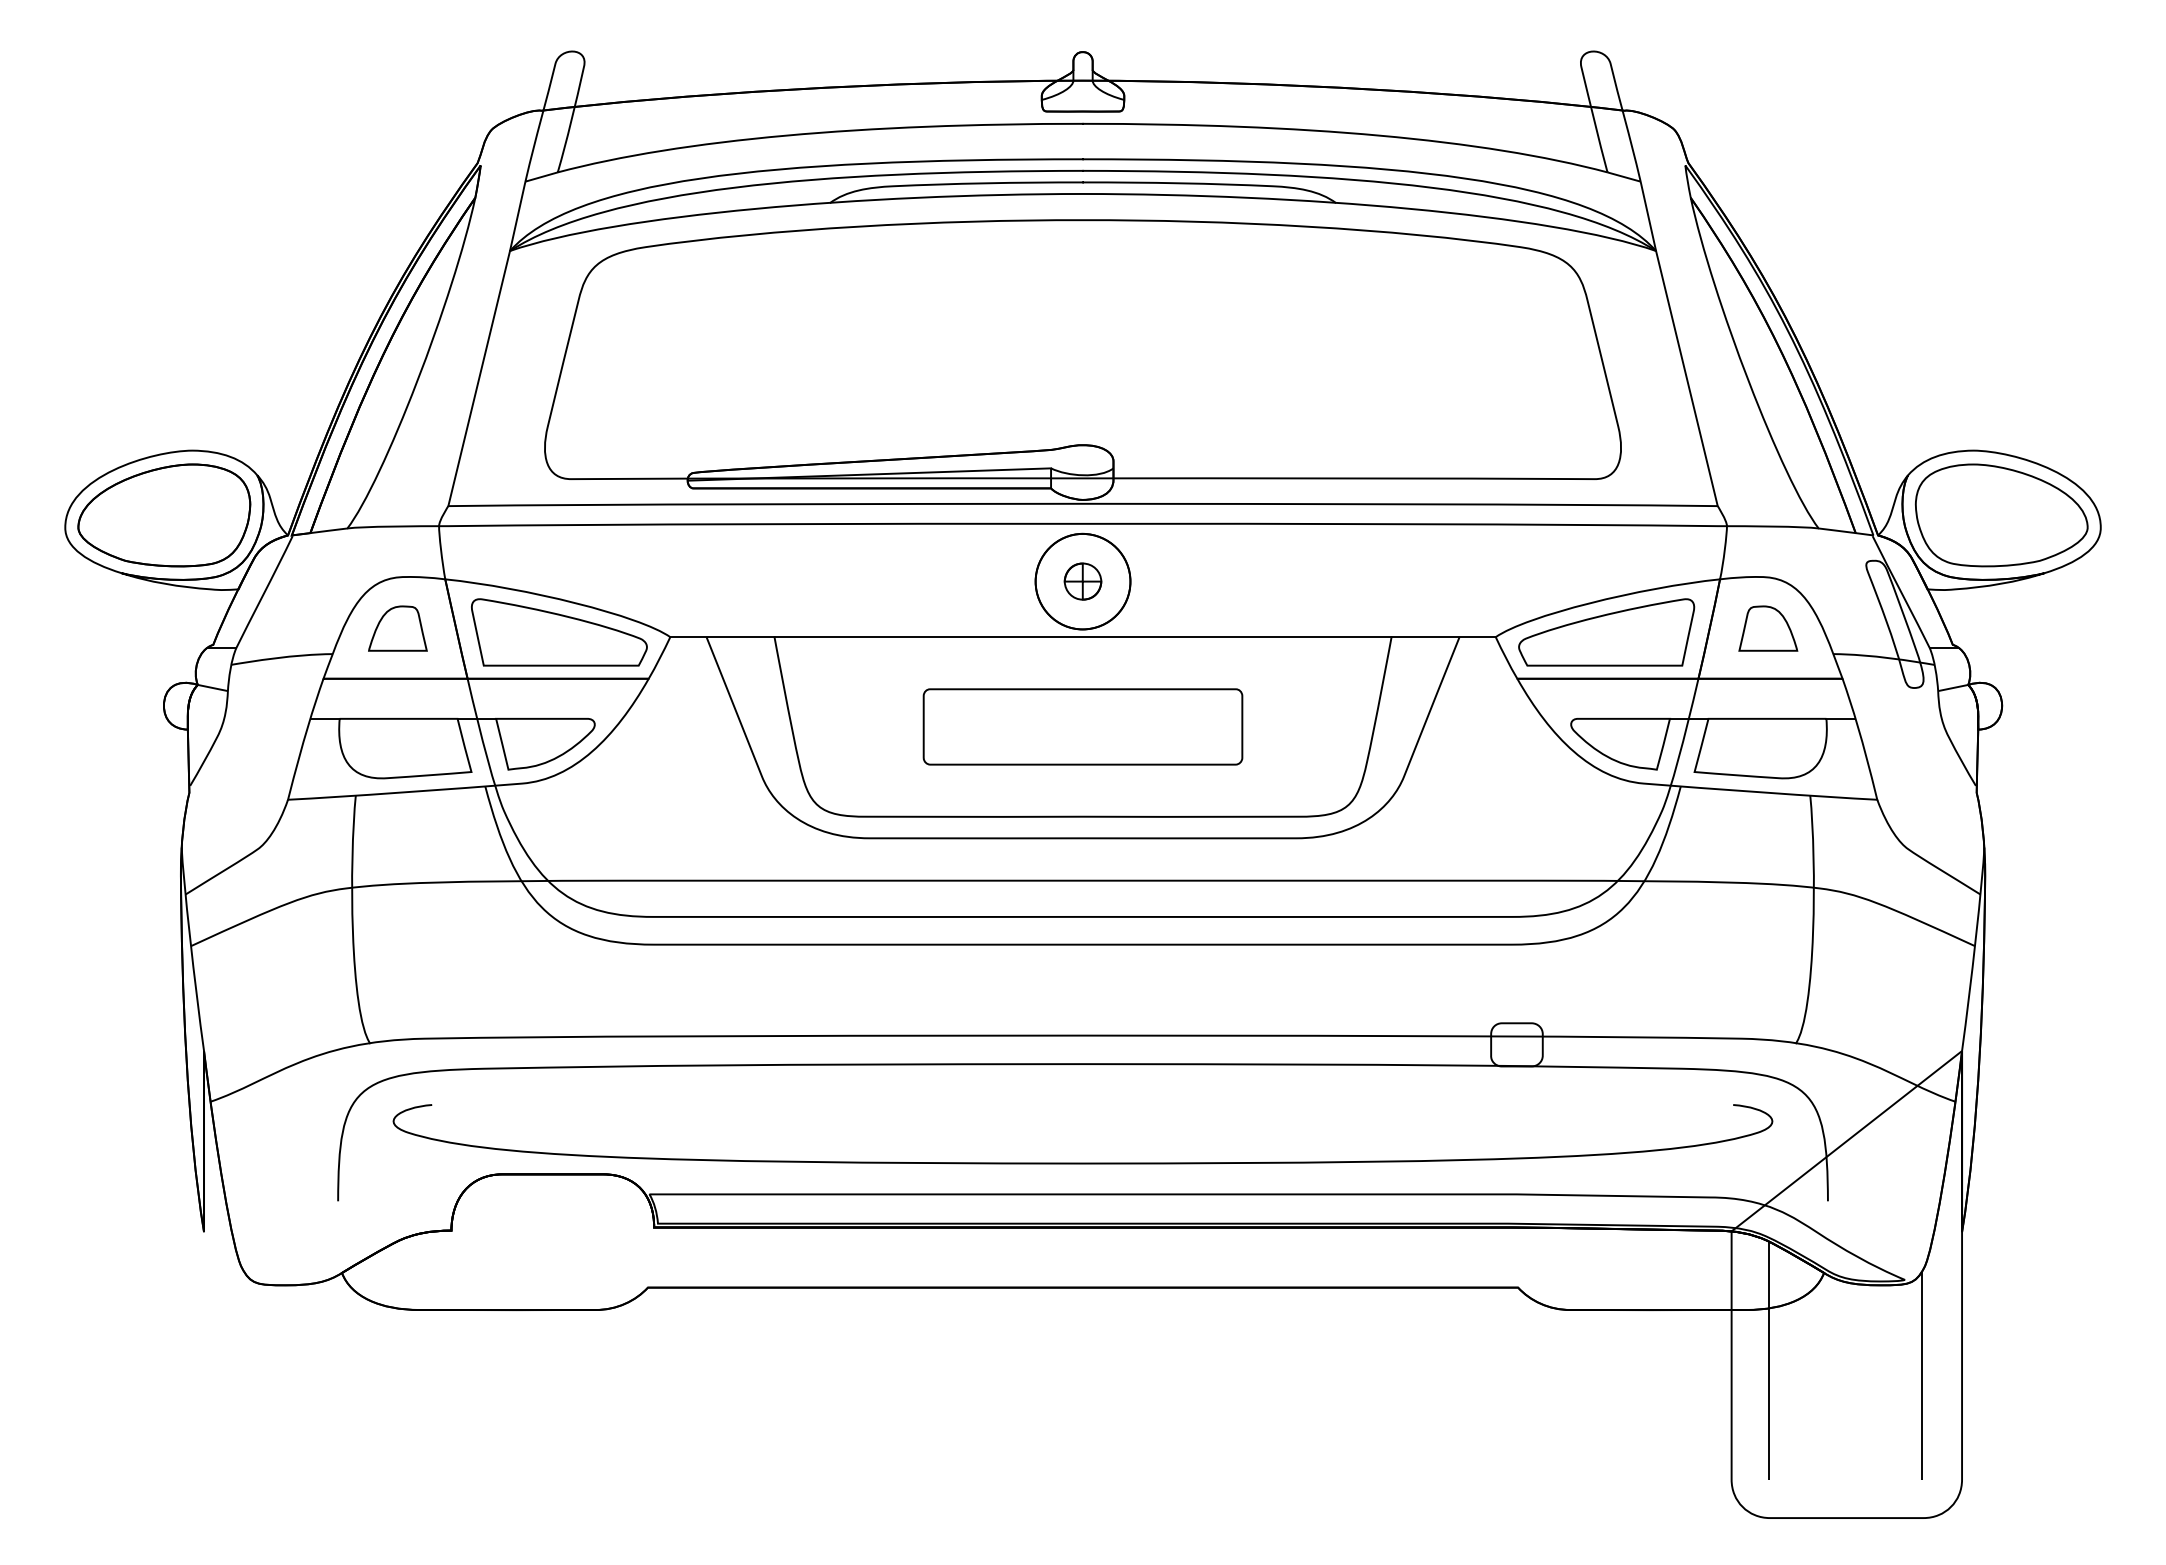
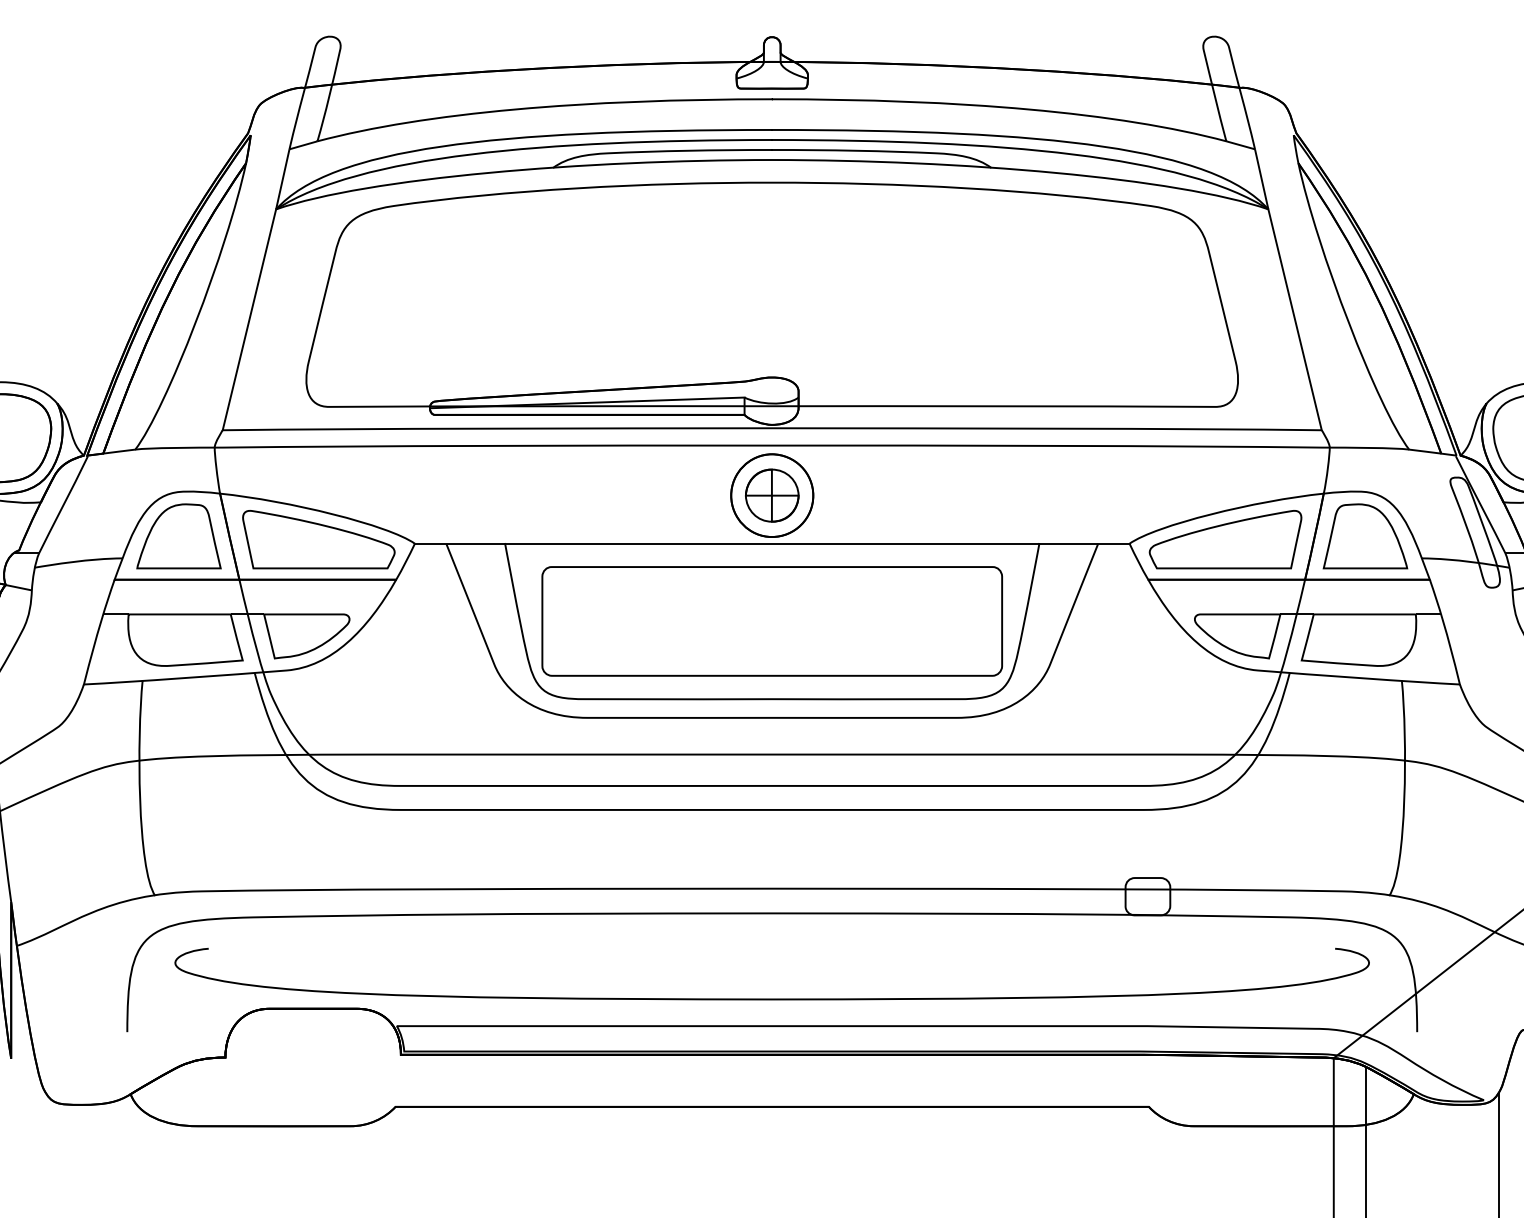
part: (1082, 581) -> (771, 495), size x1.67
part: (397, 628) -> (178, 536), size x1.67
part: (1768, 628) -> (1365, 536), size x1.67
part: (1082, 726) -> (771, 621), size x1.67

